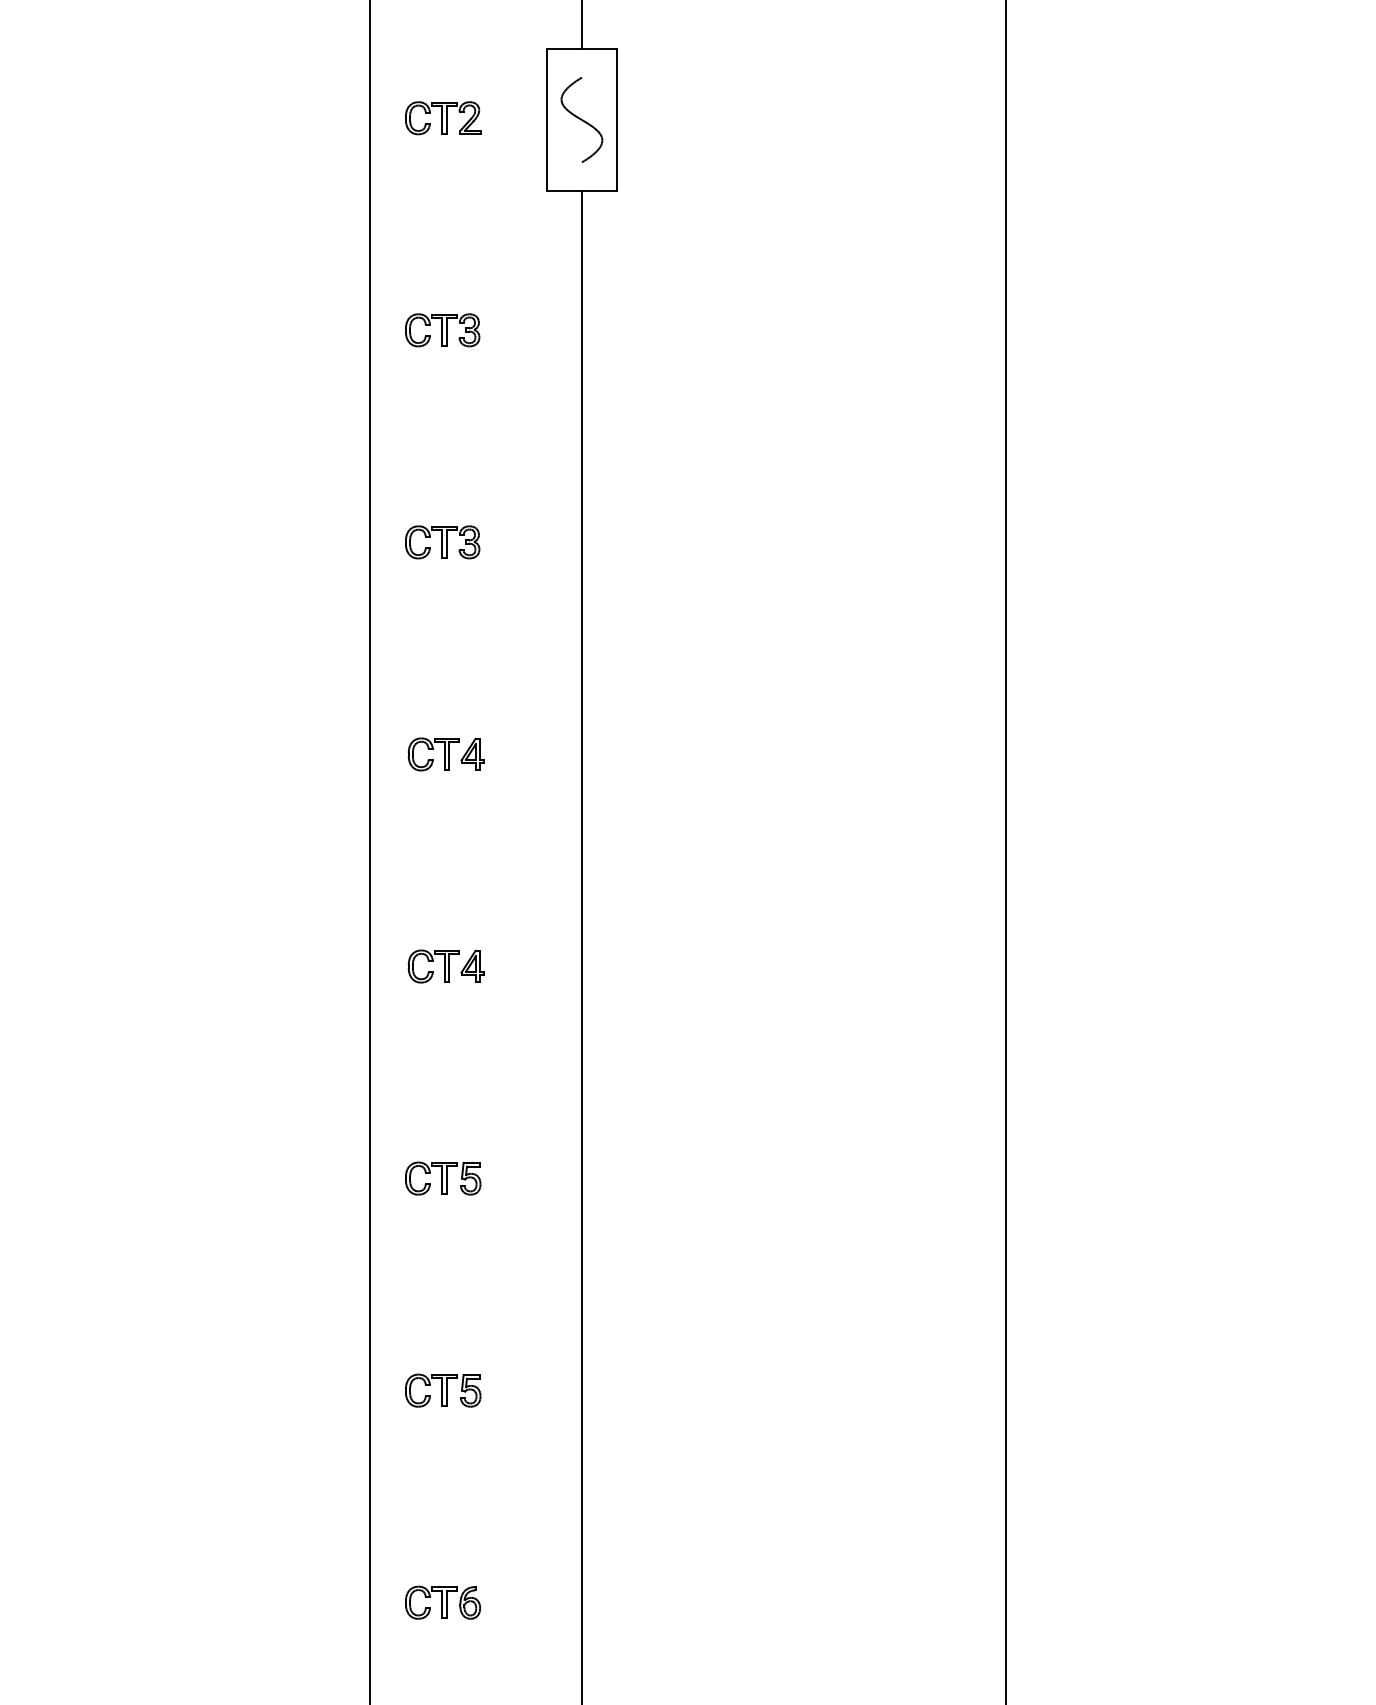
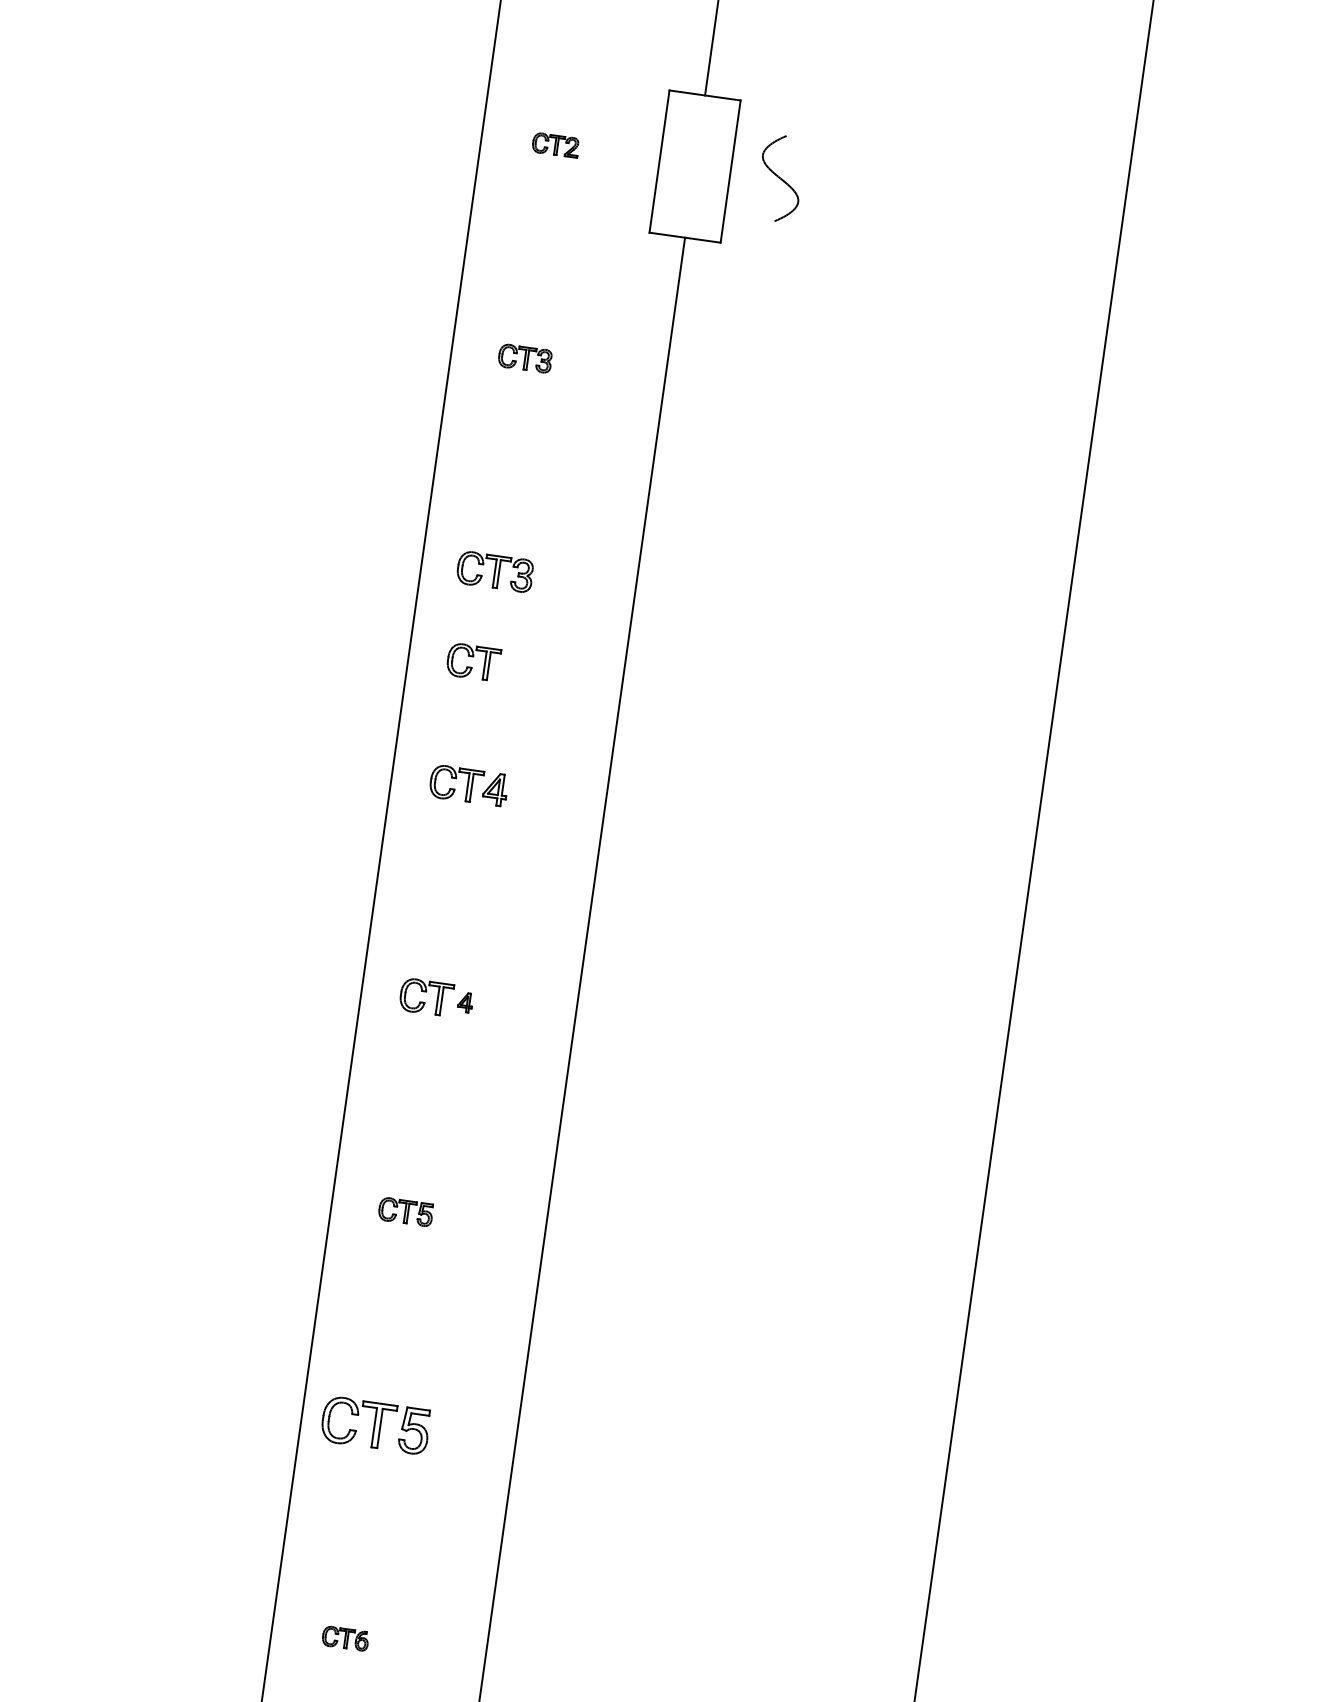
part: (443, 118) -> (555, 145), size x0.6
part: (581, 119) -> (780, 178), moved
part: (442, 330) -> (525, 358), size x0.7
part: (433, 633) -> (473, 662), added
part: (472, 965) -> (465, 1001), size x0.6
part: (443, 1178) -> (406, 1211), size x0.7
part: (443, 1390) -> (376, 1425), size x1.4
part: (442, 1602) -> (345, 1638), size x0.6

